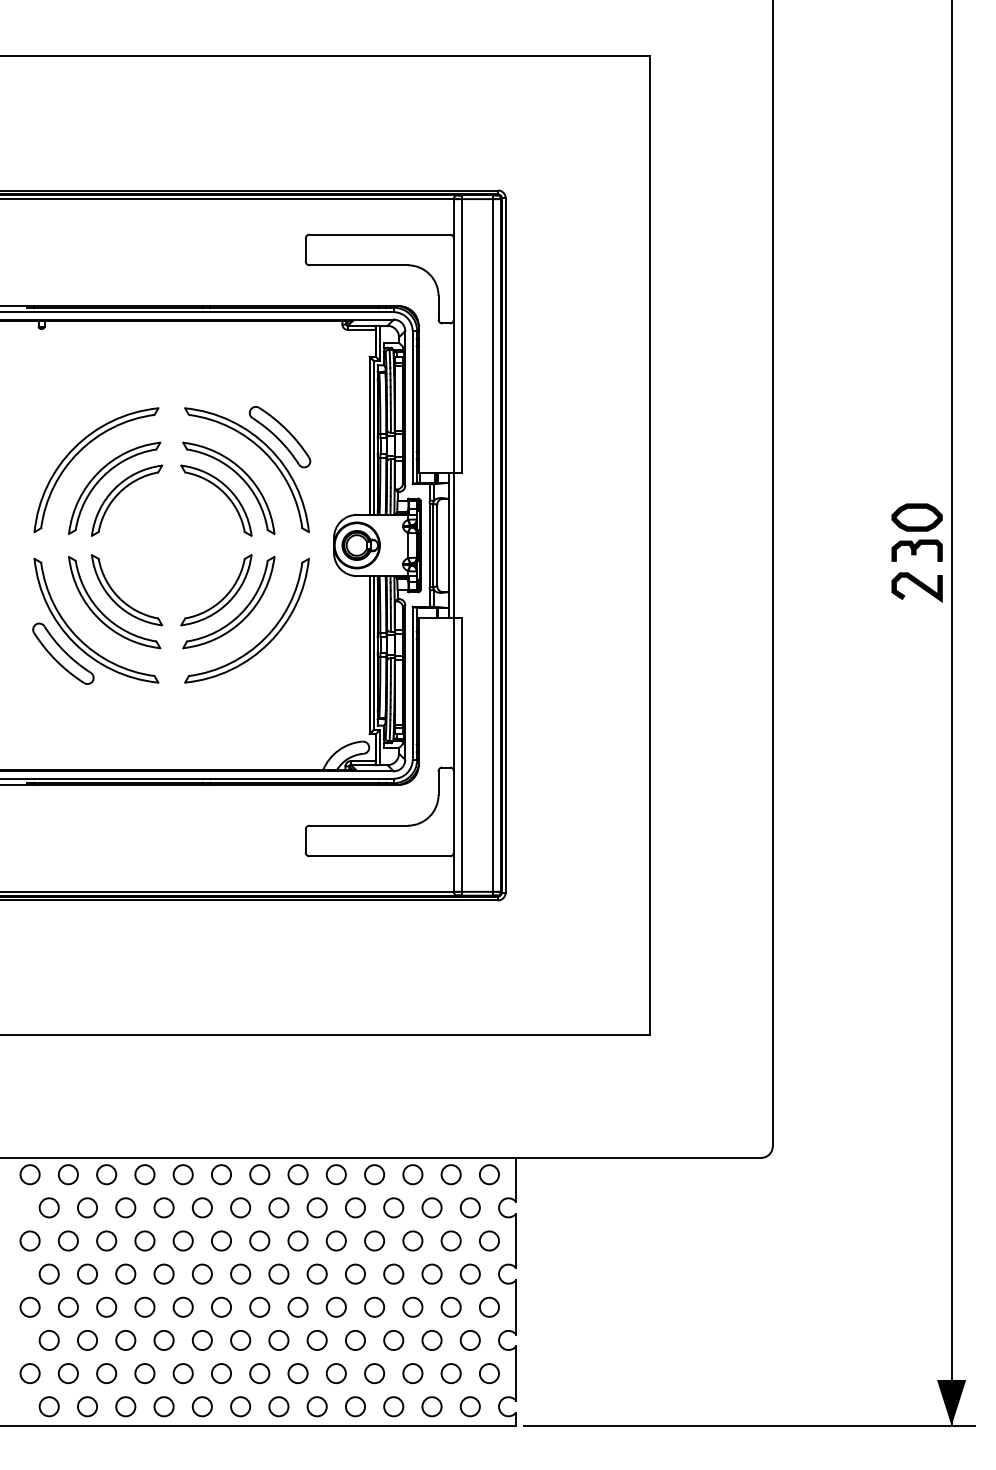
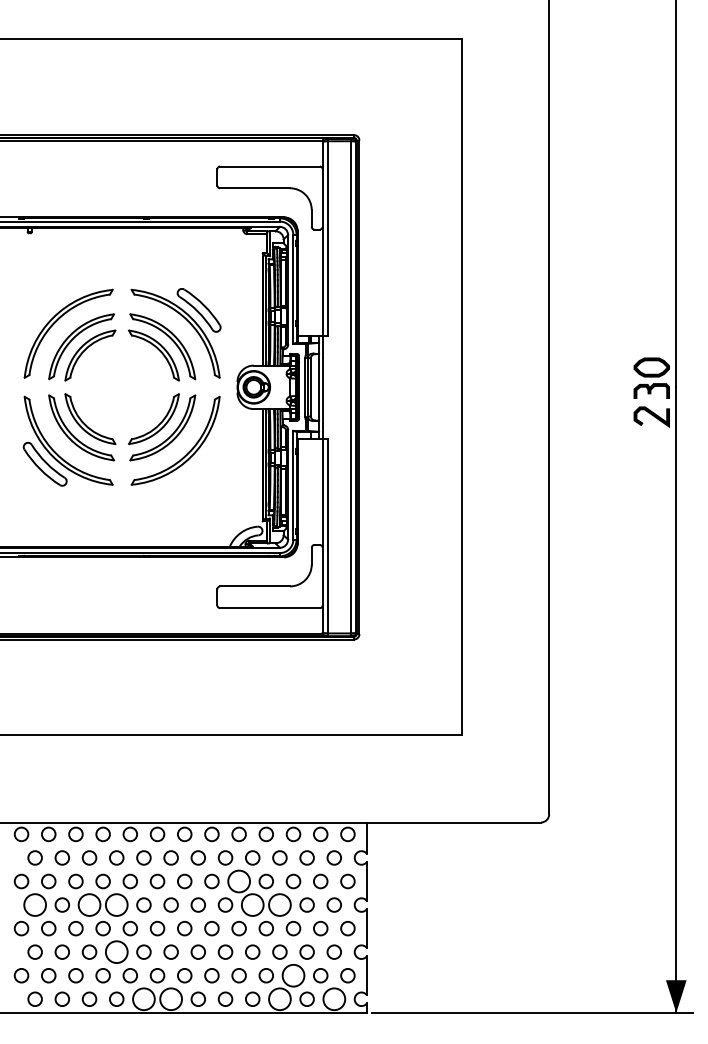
circle: (335, 1240) -> (238, 881), size x1.6
circle: (48, 1273) -> (34, 904), size x1.6
circle: (125, 1273) -> (89, 904), size x1.6
circle: (163, 1273) -> (116, 904), size x1.6
circle: (355, 1273) -> (252, 904), size x1.6
circle: (393, 1273) -> (279, 904), size x1.6
circle: (163, 1340) -> (116, 952), size x1.6
circle: (412, 1373) -> (293, 975), size x1.6
circle: (201, 1406) -> (143, 999), size x1.6
circle: (240, 1406) -> (171, 999), size x1.6
circle: (393, 1406) -> (279, 999), size x1.6
circle: (469, 1406) -> (333, 999), size x1.6

